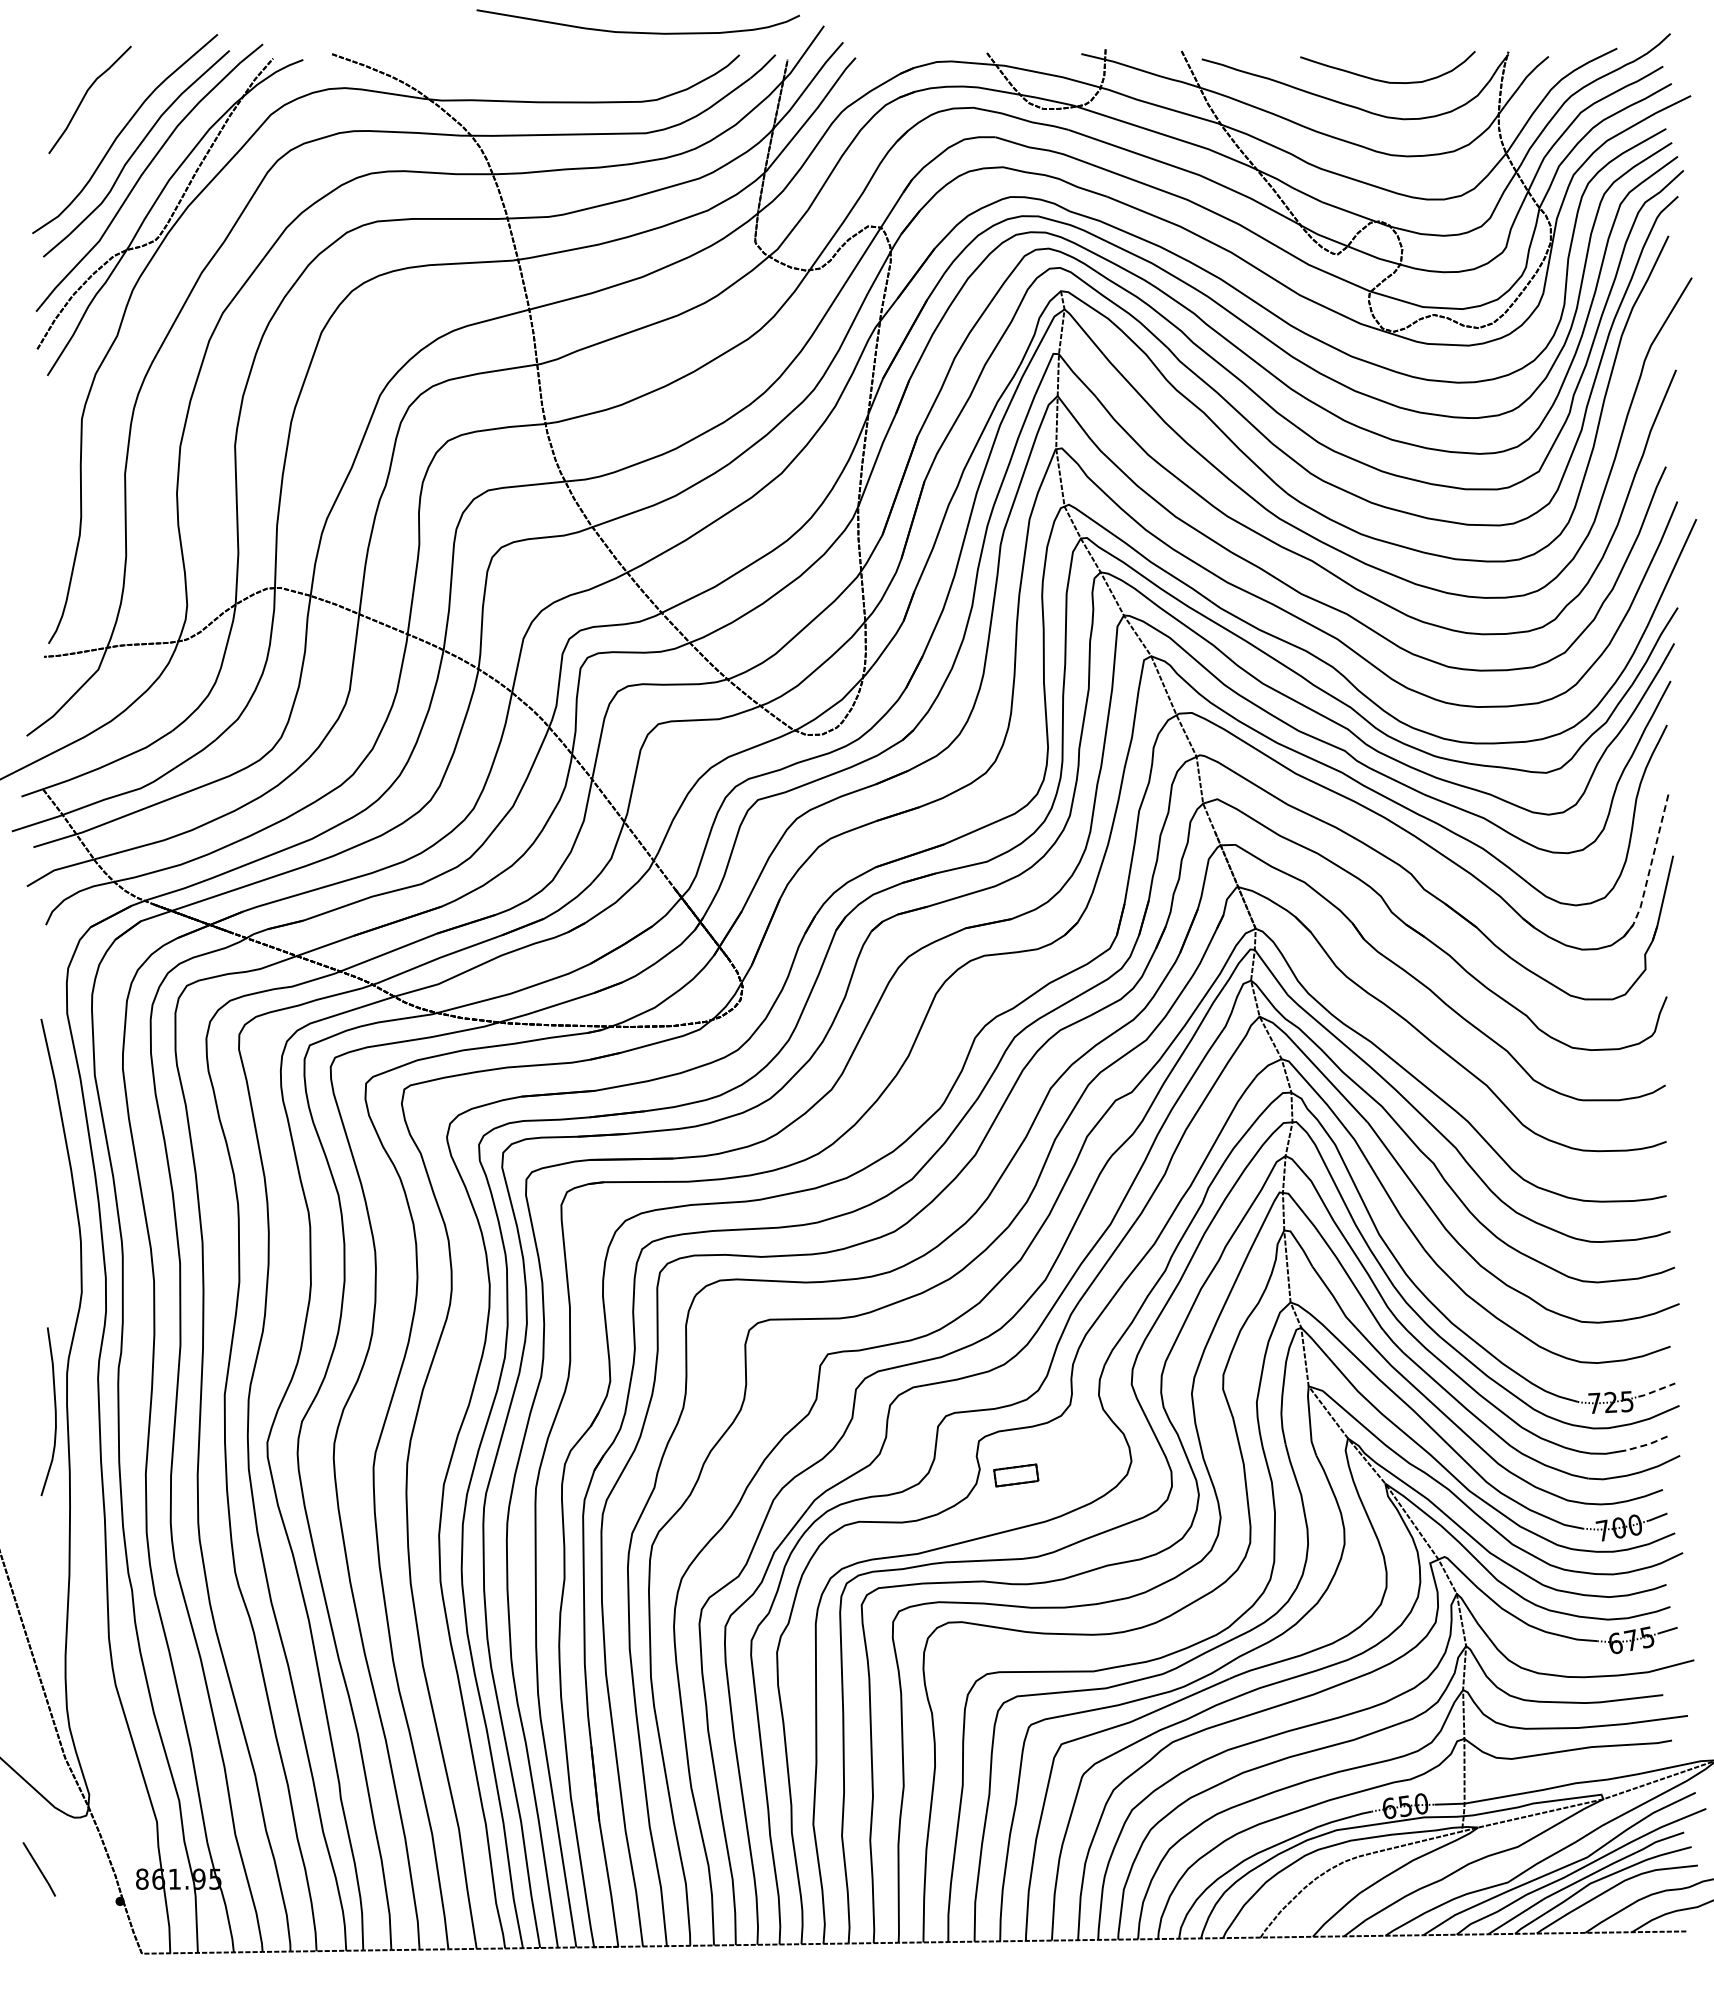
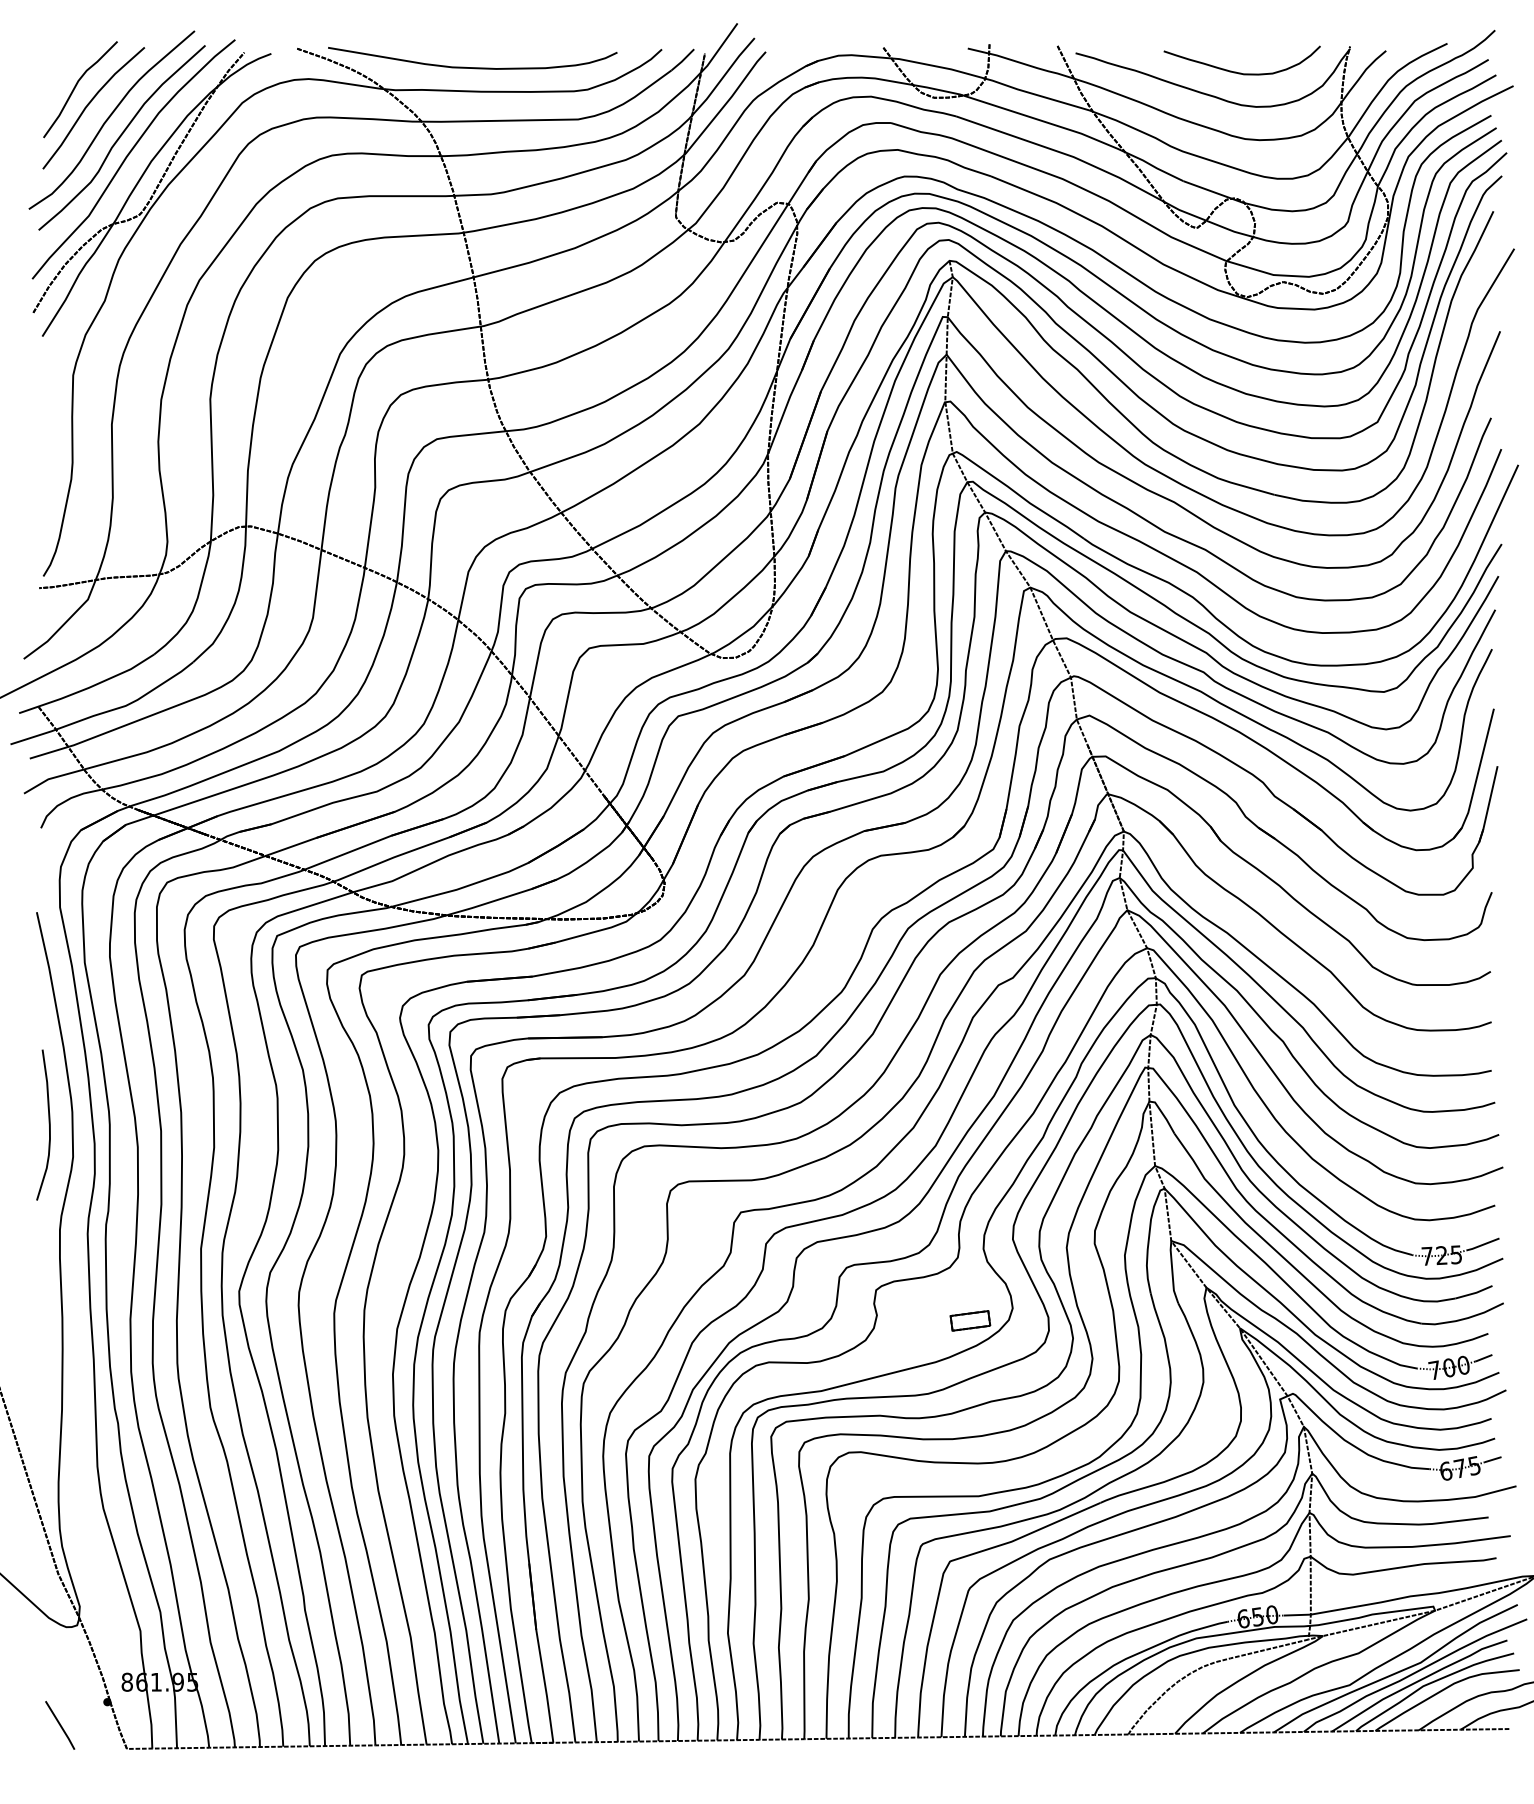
curve: (636, 31) -> (471, 66), moved
curve: (99, 117) -> (88, 105), added
line: (1650, 867) -> (1477, 776), dashed -> solid
line: (1656, 1390) -> (1482, 1244), dashed -> solid
curve: (54, 1411) -> (48, 1124), moved
line: (1647, 1444) -> (1474, 1293), dashed -> solid
part: (1016, 1475) -> (970, 1320), moved
line: (38, 1869) -> (59, 1725), moved

